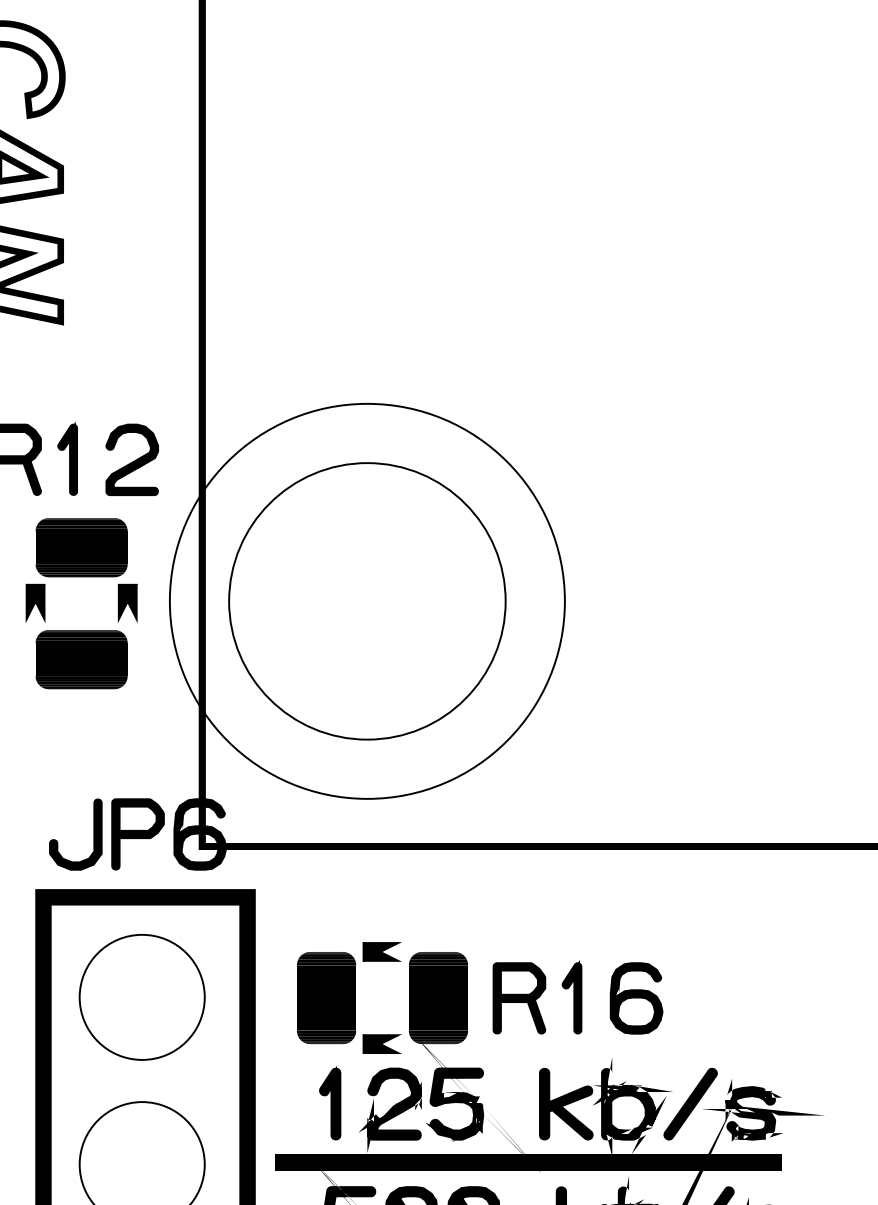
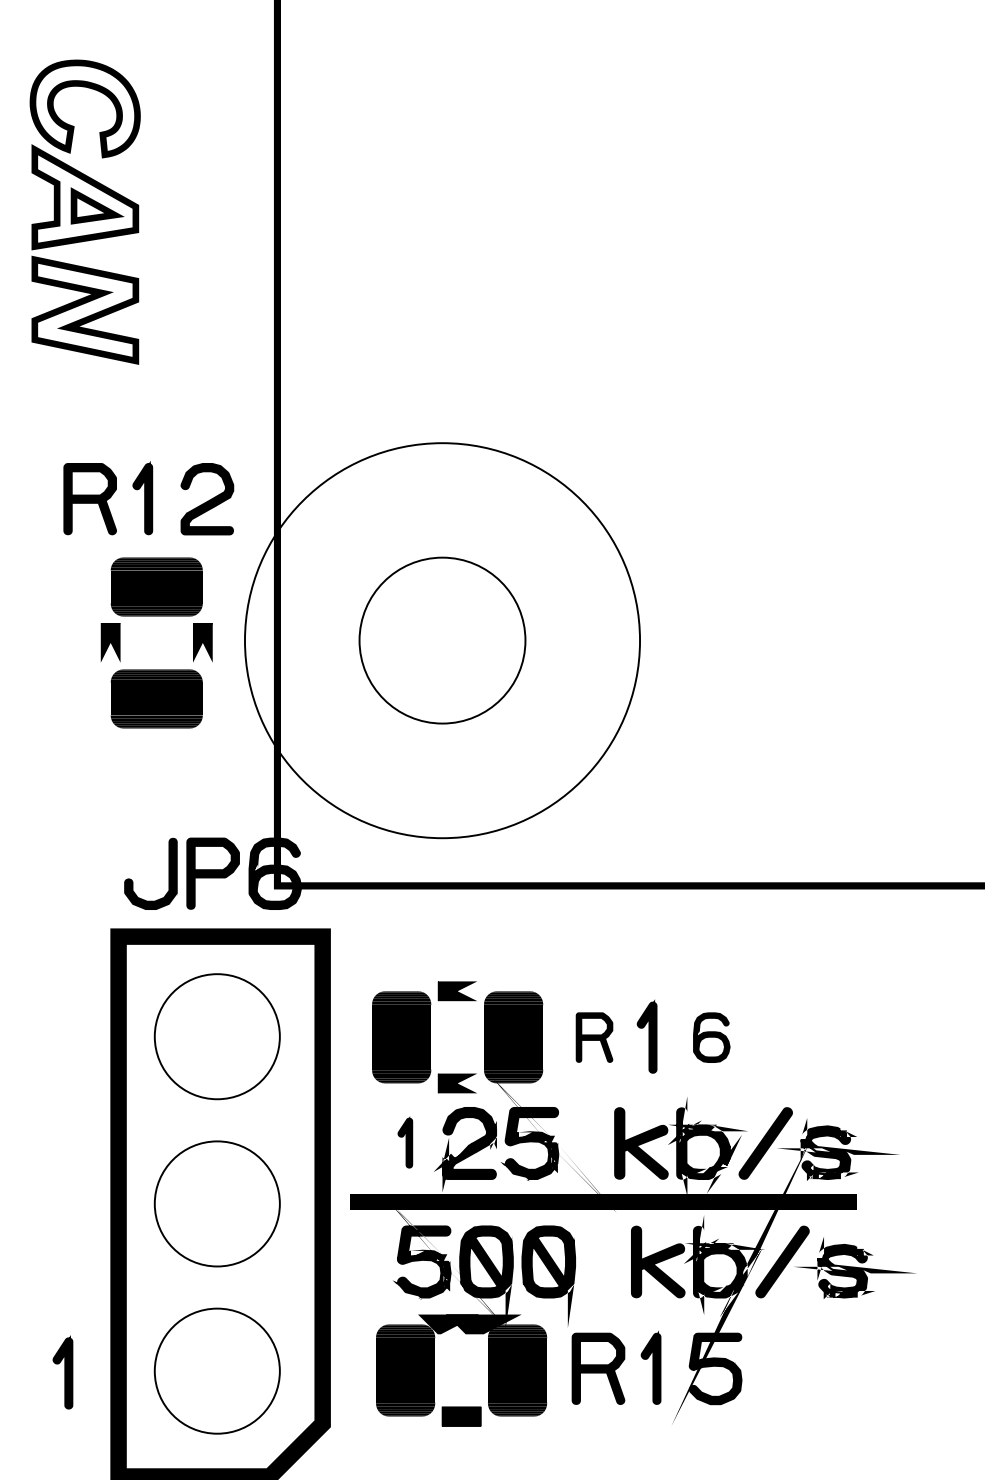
part: (367, 601) -> (442, 640), size x0.6
part: (519, 998) -> (594, 1037), size x0.7
part: (636, 998) -> (711, 1037), size x0.7
part: (330, 1103) -> (405, 1142), size x0.7

